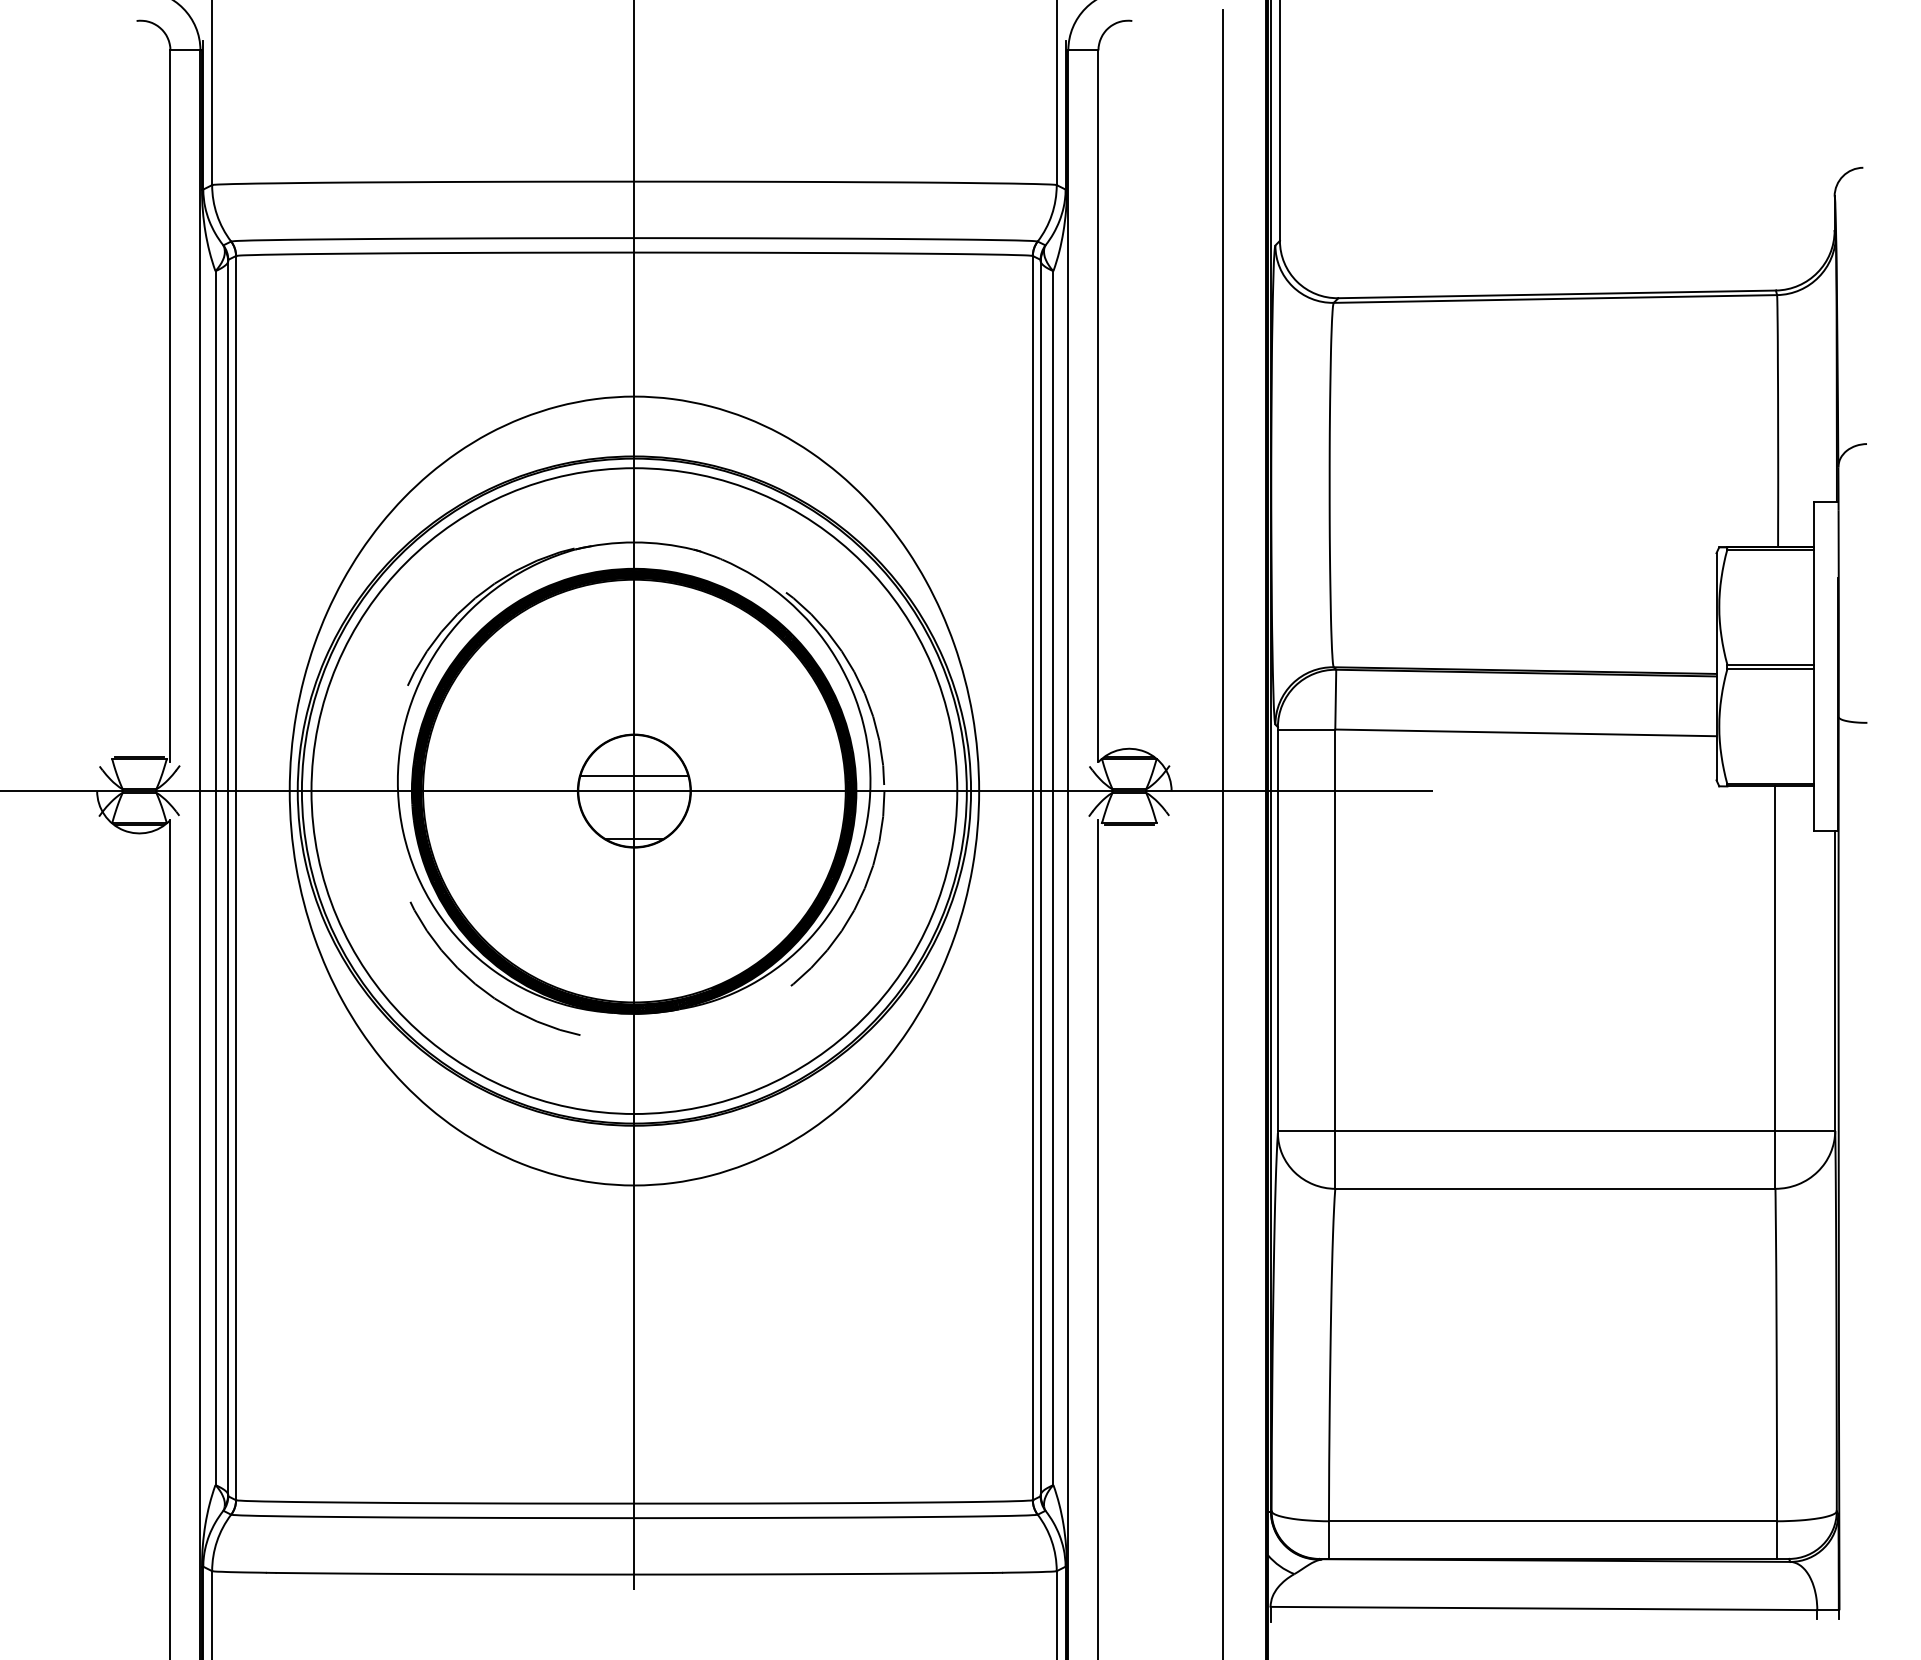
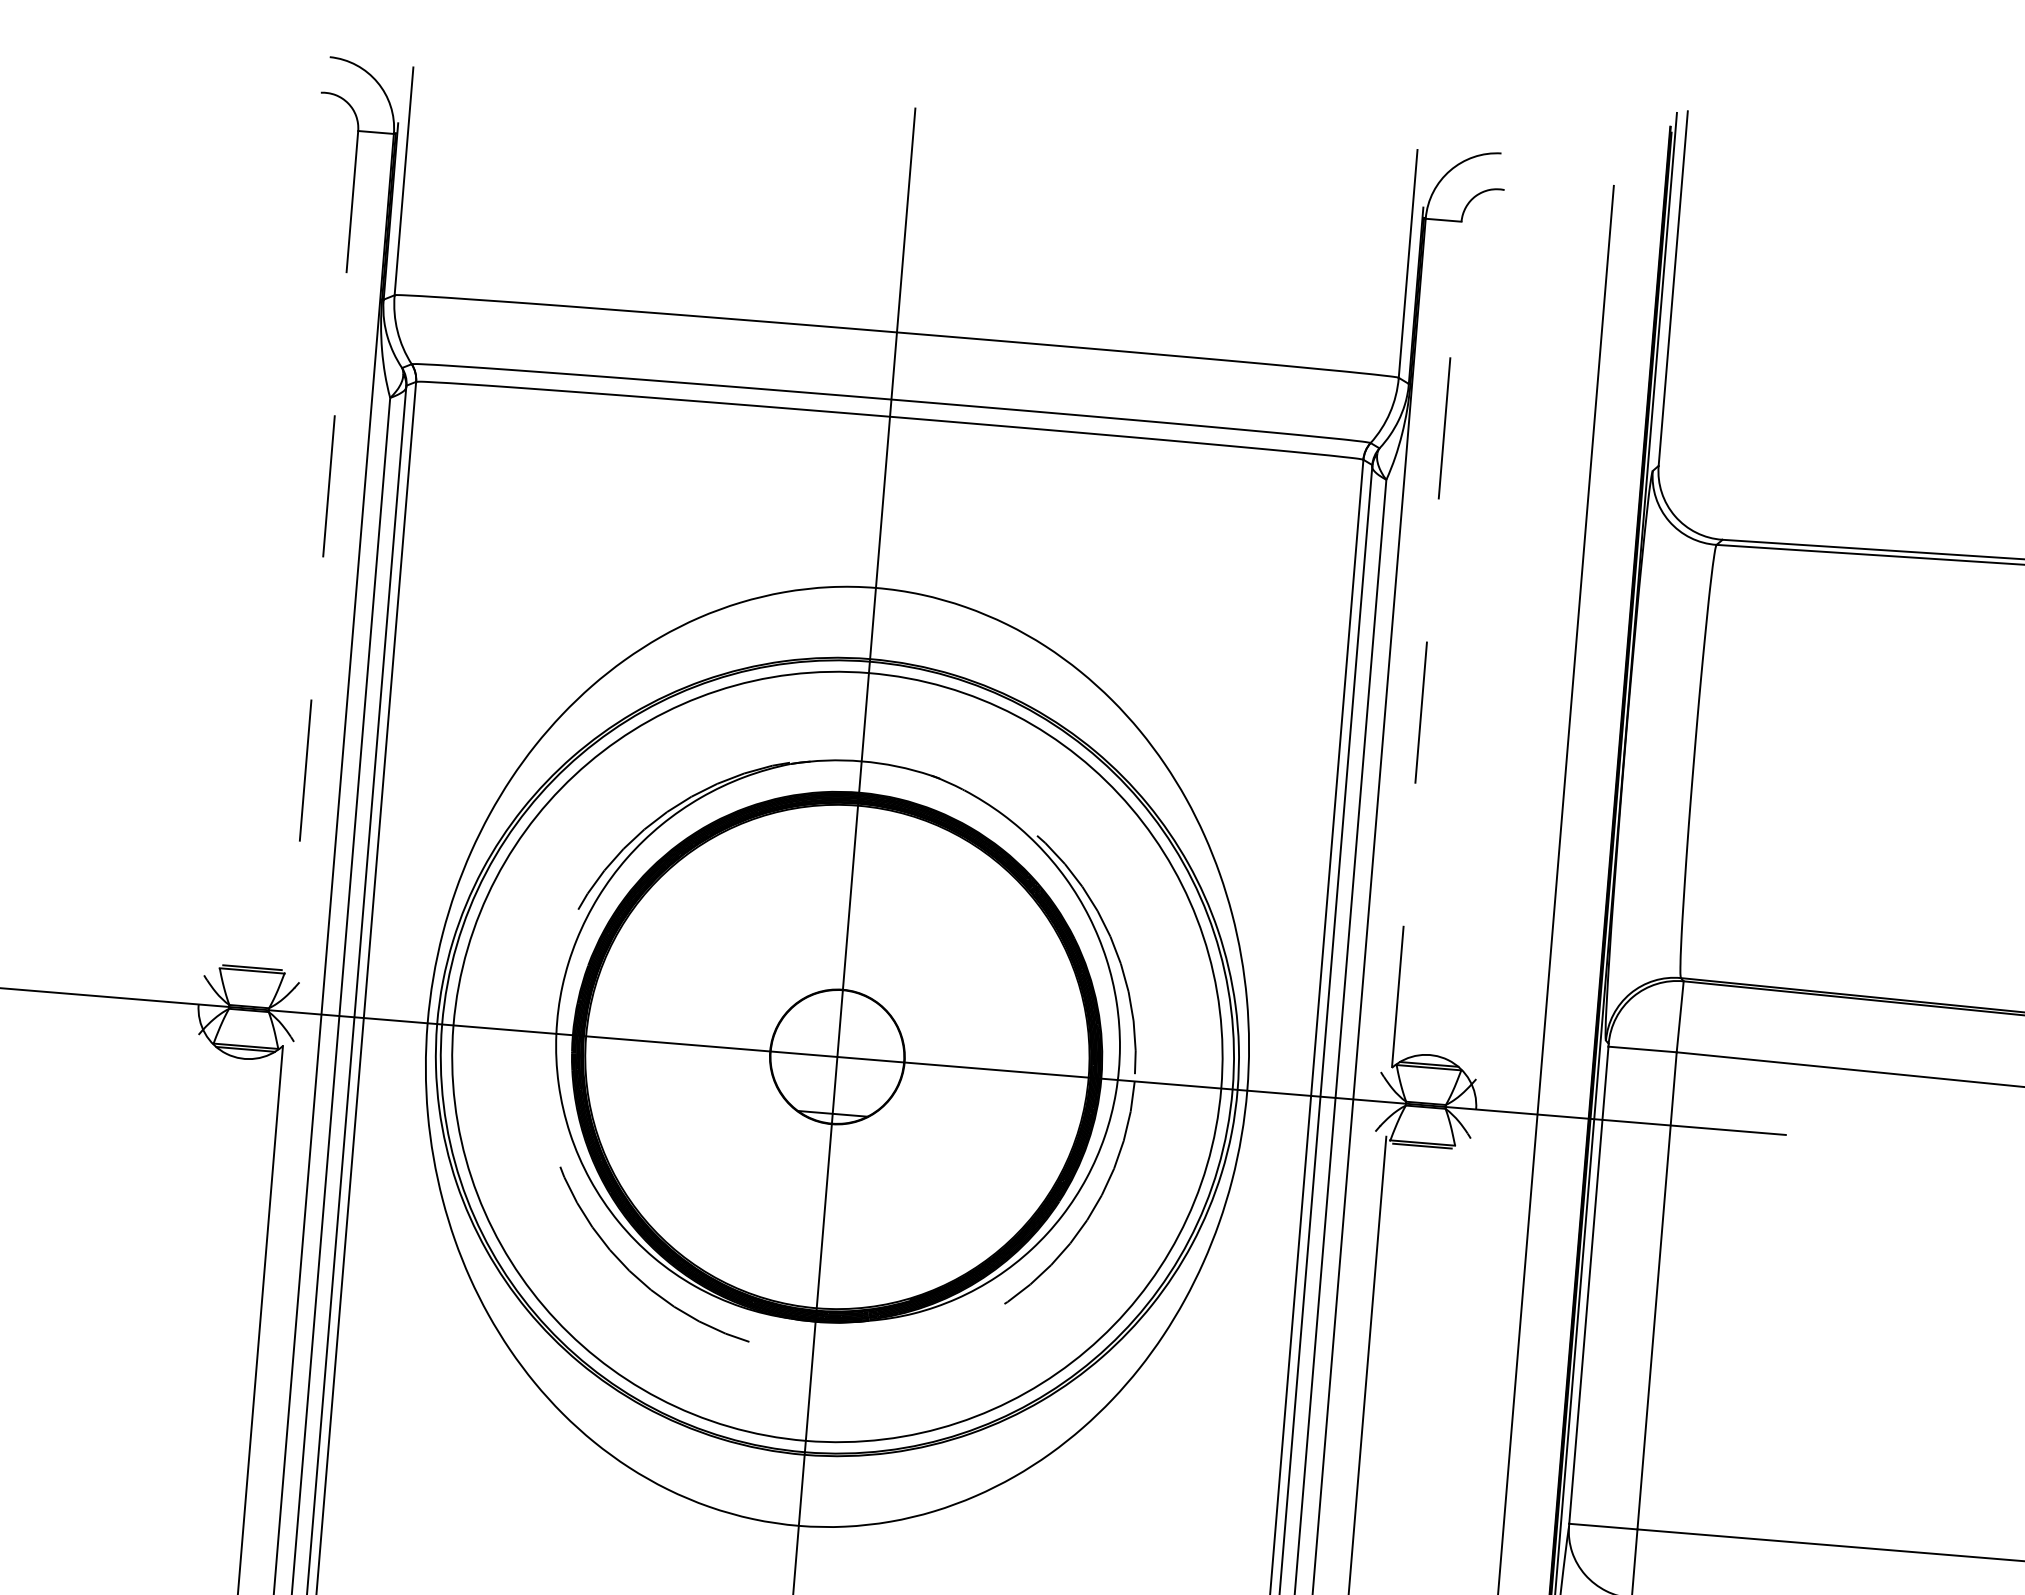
line: (170, 406) -> (323, 554), solid -> dashed
line: (1098, 406) -> (1426, 645), solid -> dashed
line: (634, 776) -> (838, 1039), removed

